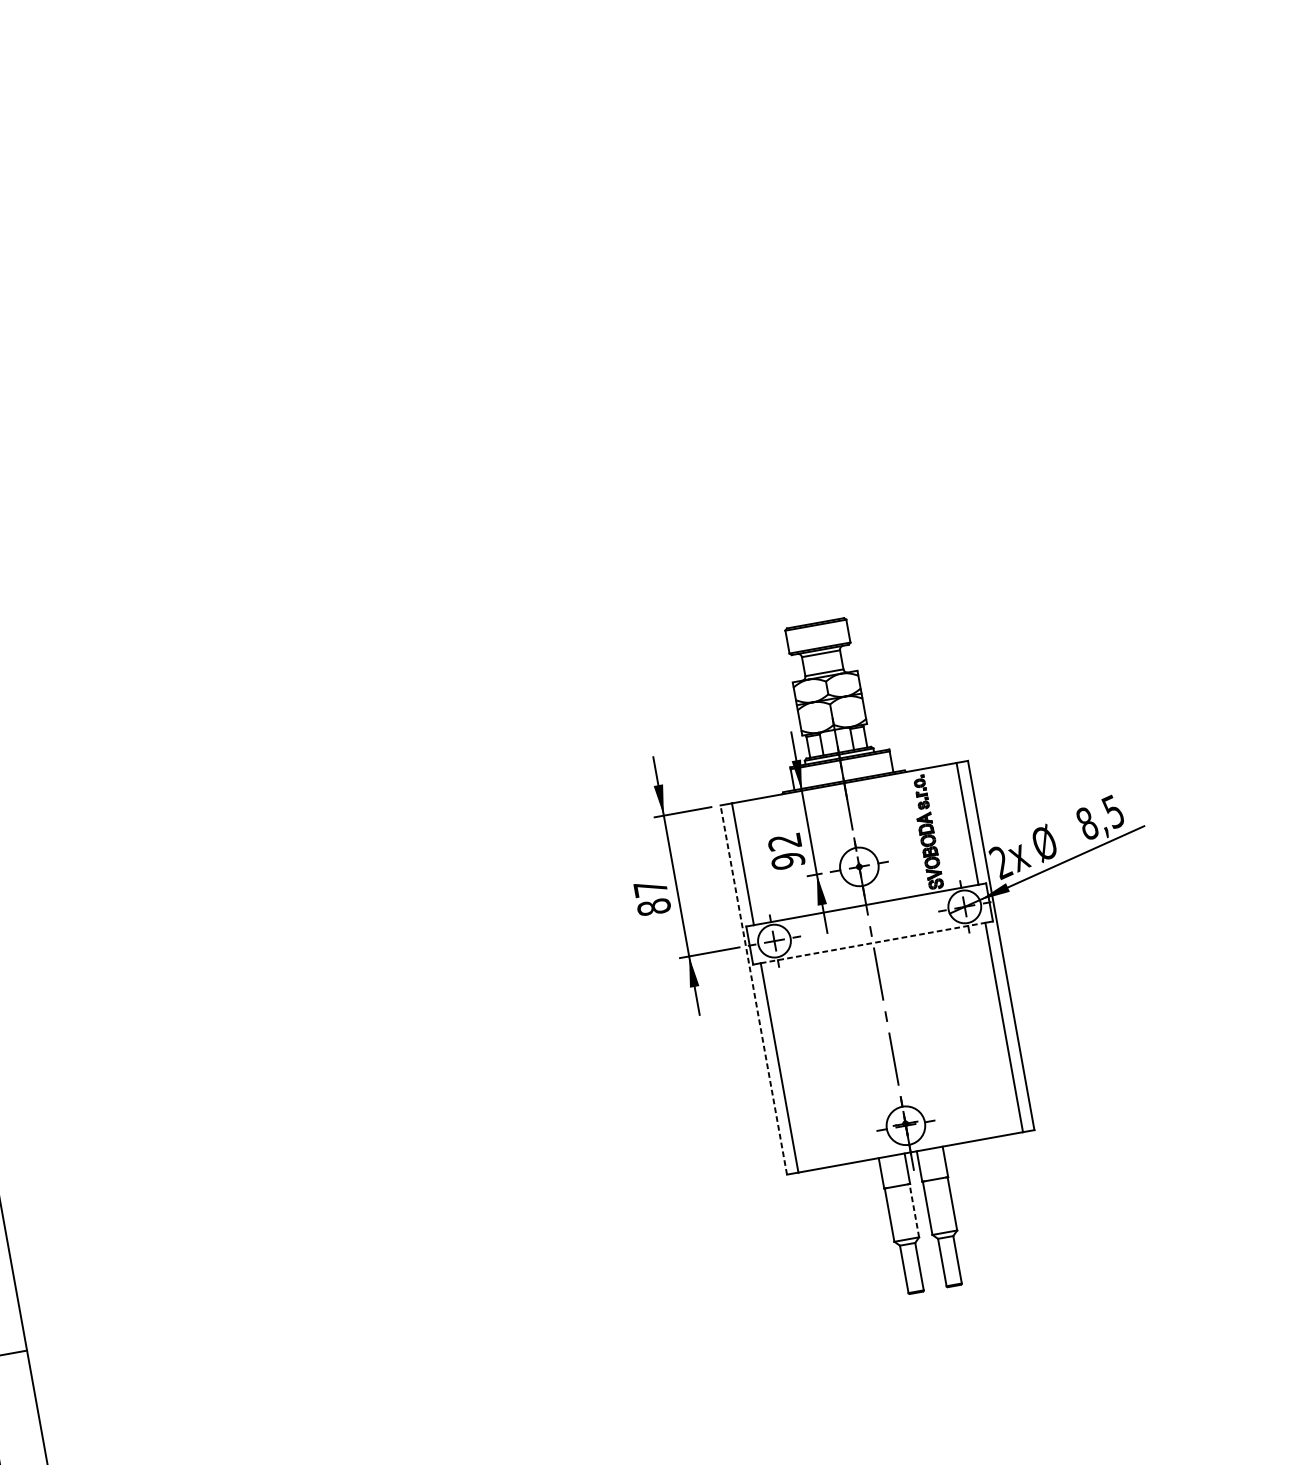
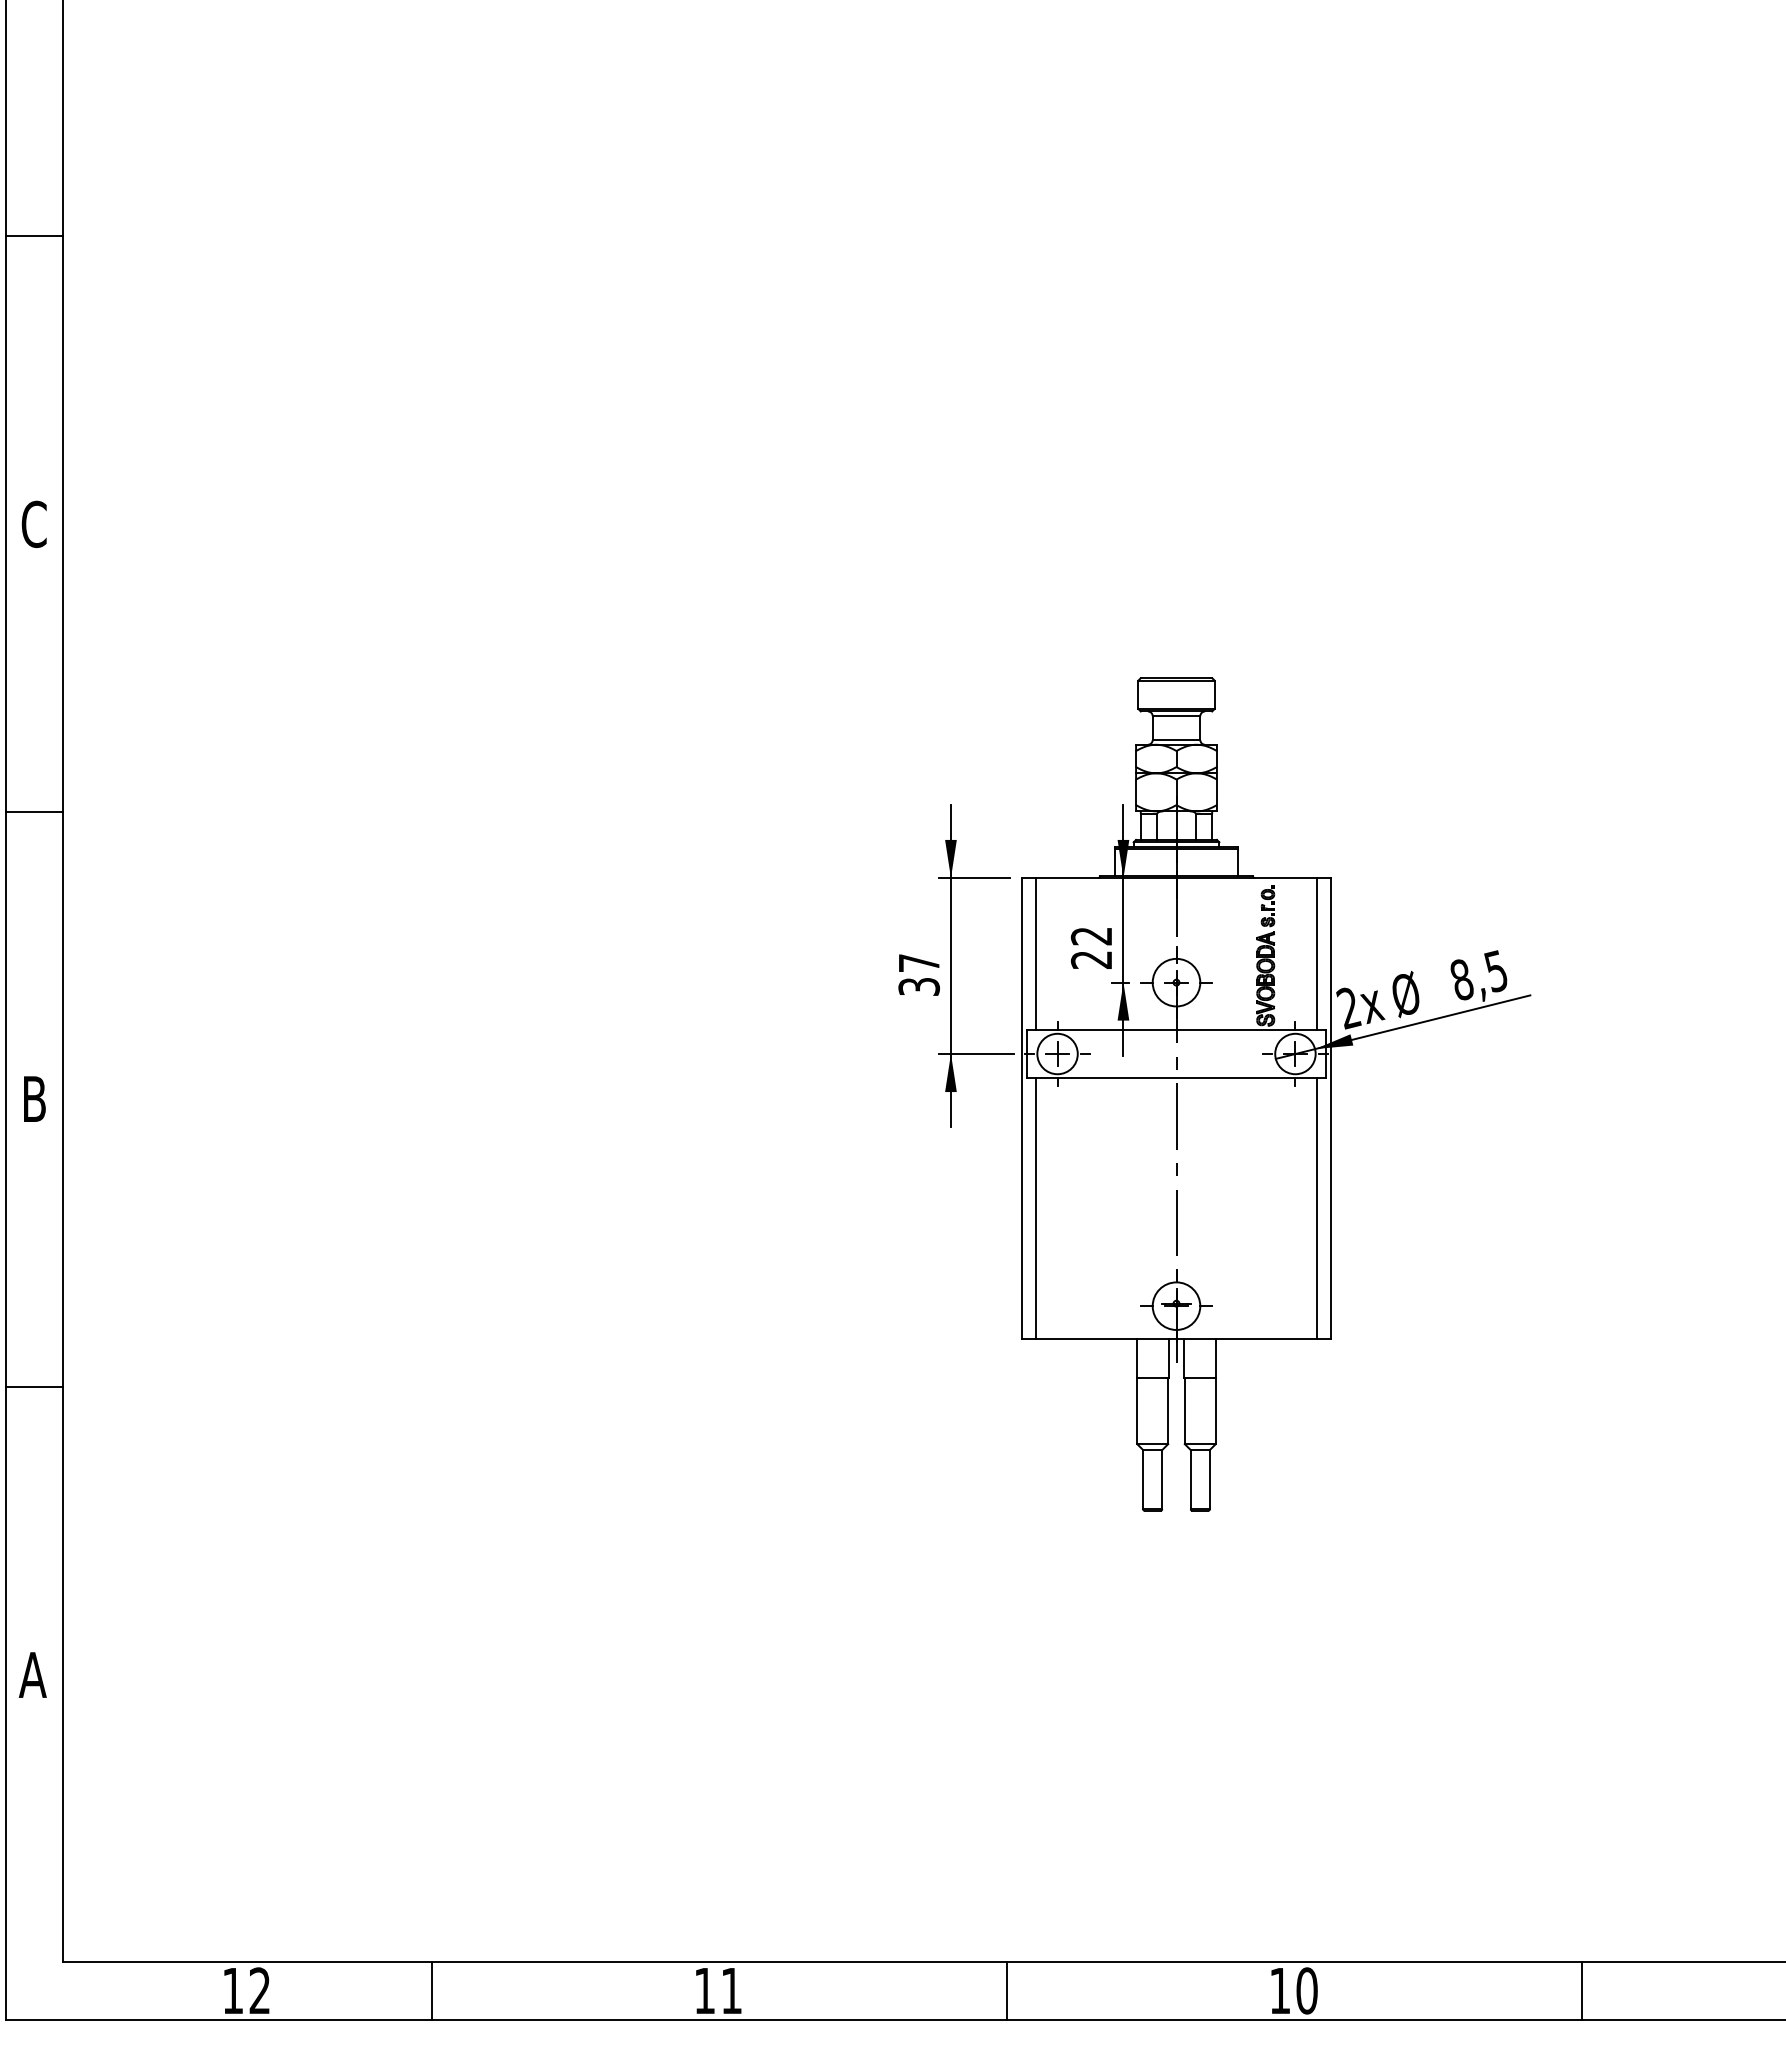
text: (788, 860) -> (1091, 959), 92 -> 22
text: (654, 906) -> (919, 986), 87 -> 37
line: (873, 942) -> (1177, 1077), dashed -> solid
line: (753, 989) -> (1021, 1108), dashed -> solid
line: (914, 1210) -> (1168, 1410), dashed -> solid

